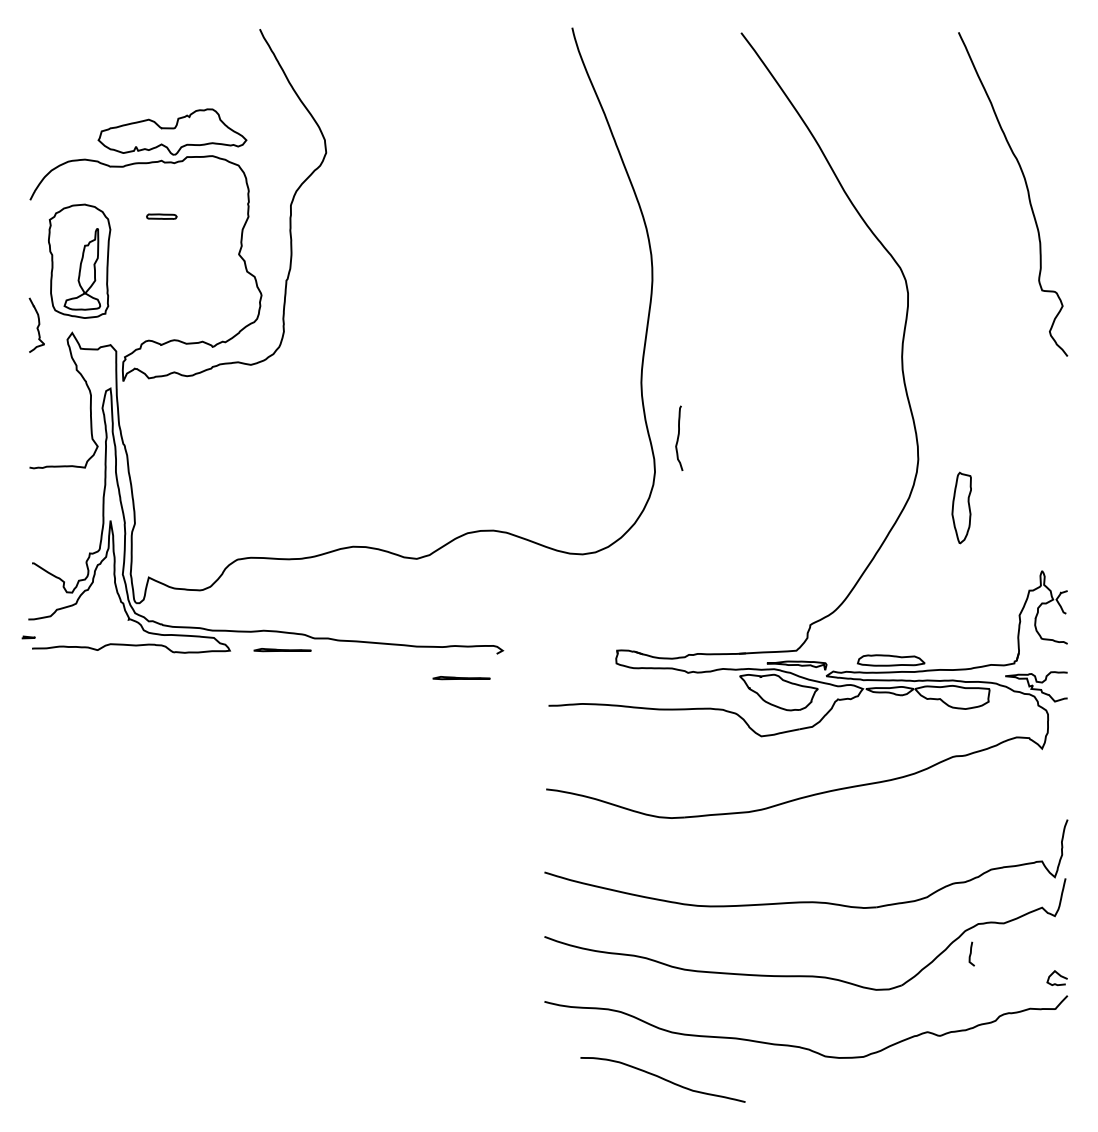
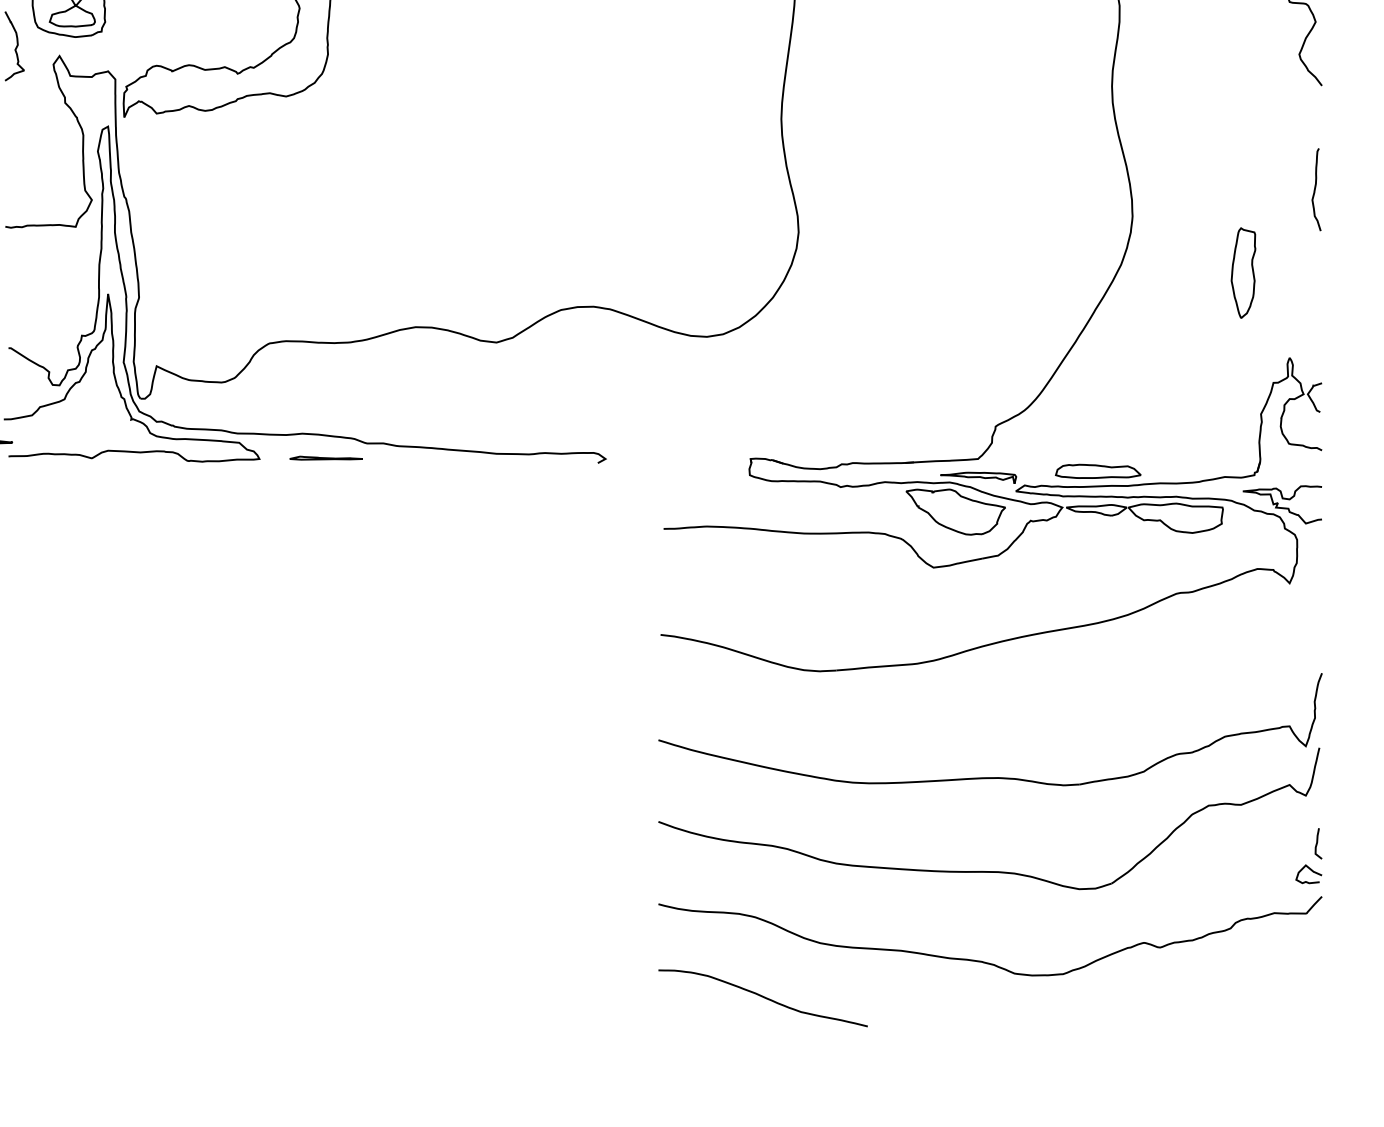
curve: (679, 437) -> (1316, 188), moved
part: (961, 507) -> (1243, 272), moved
line: (461, 678) -> (553, 494), removed
curve: (971, 953) -> (1318, 843), moved
curve: (662, 1079) -> (762, 997), moved

